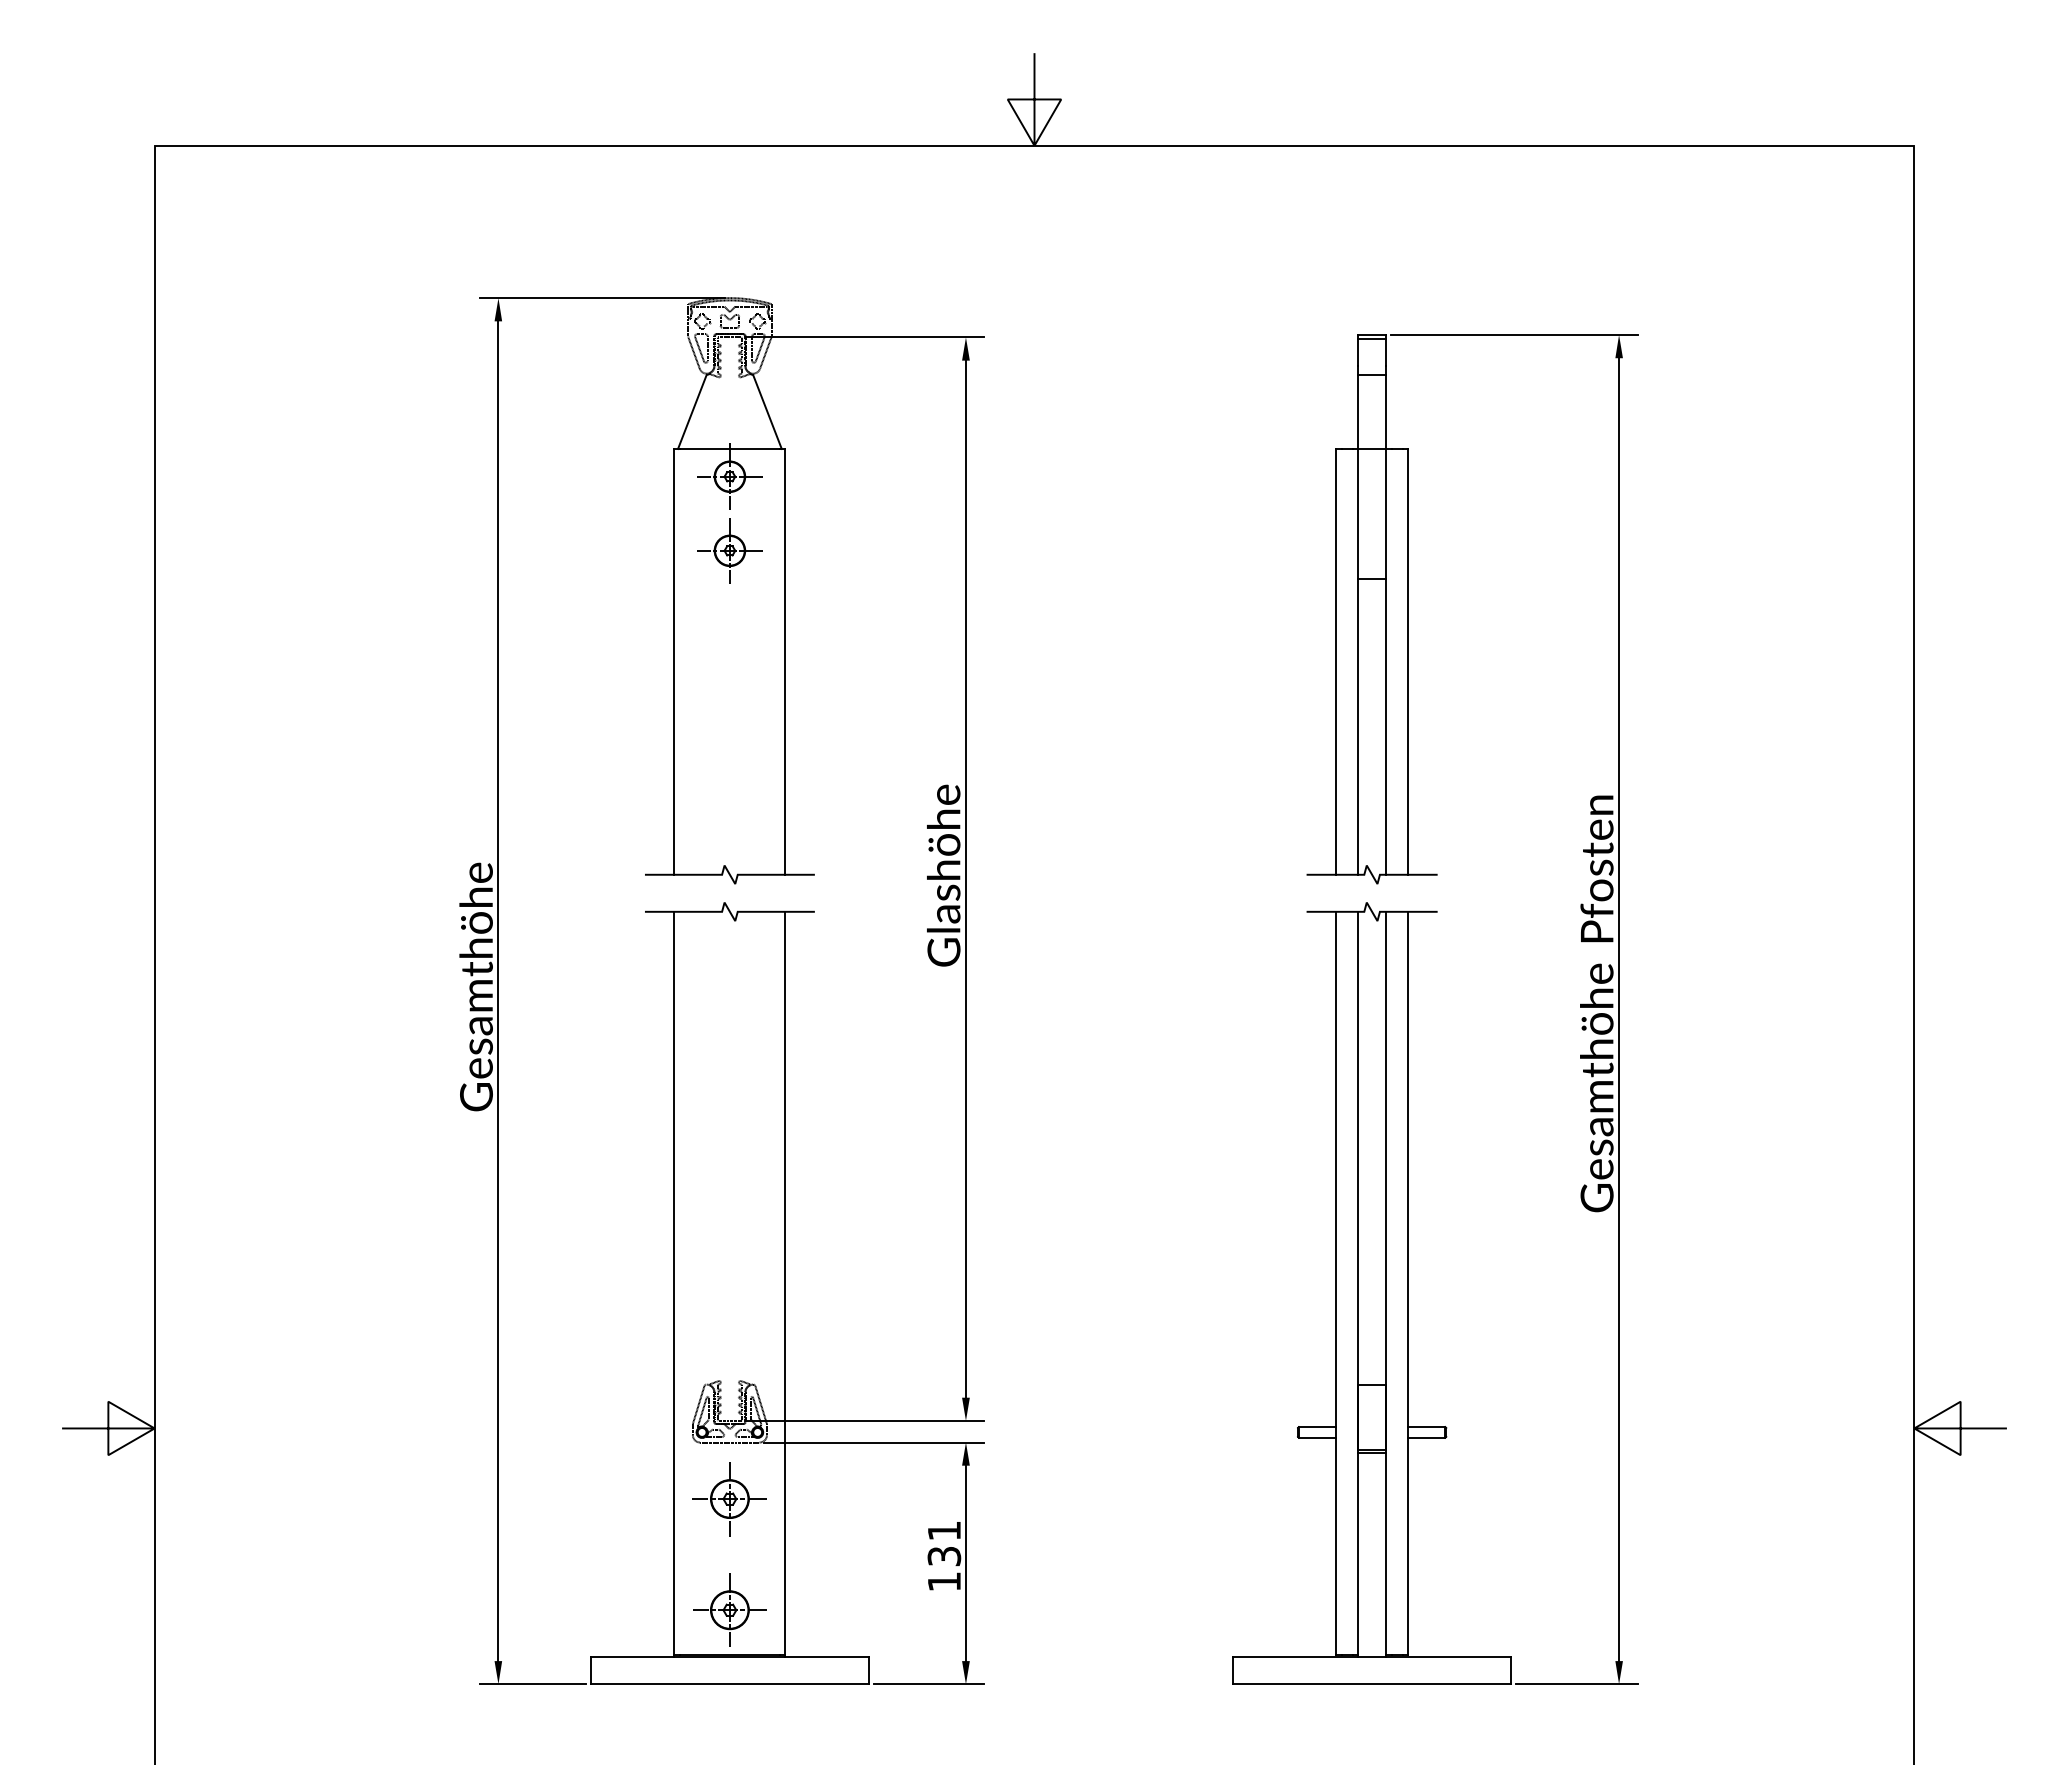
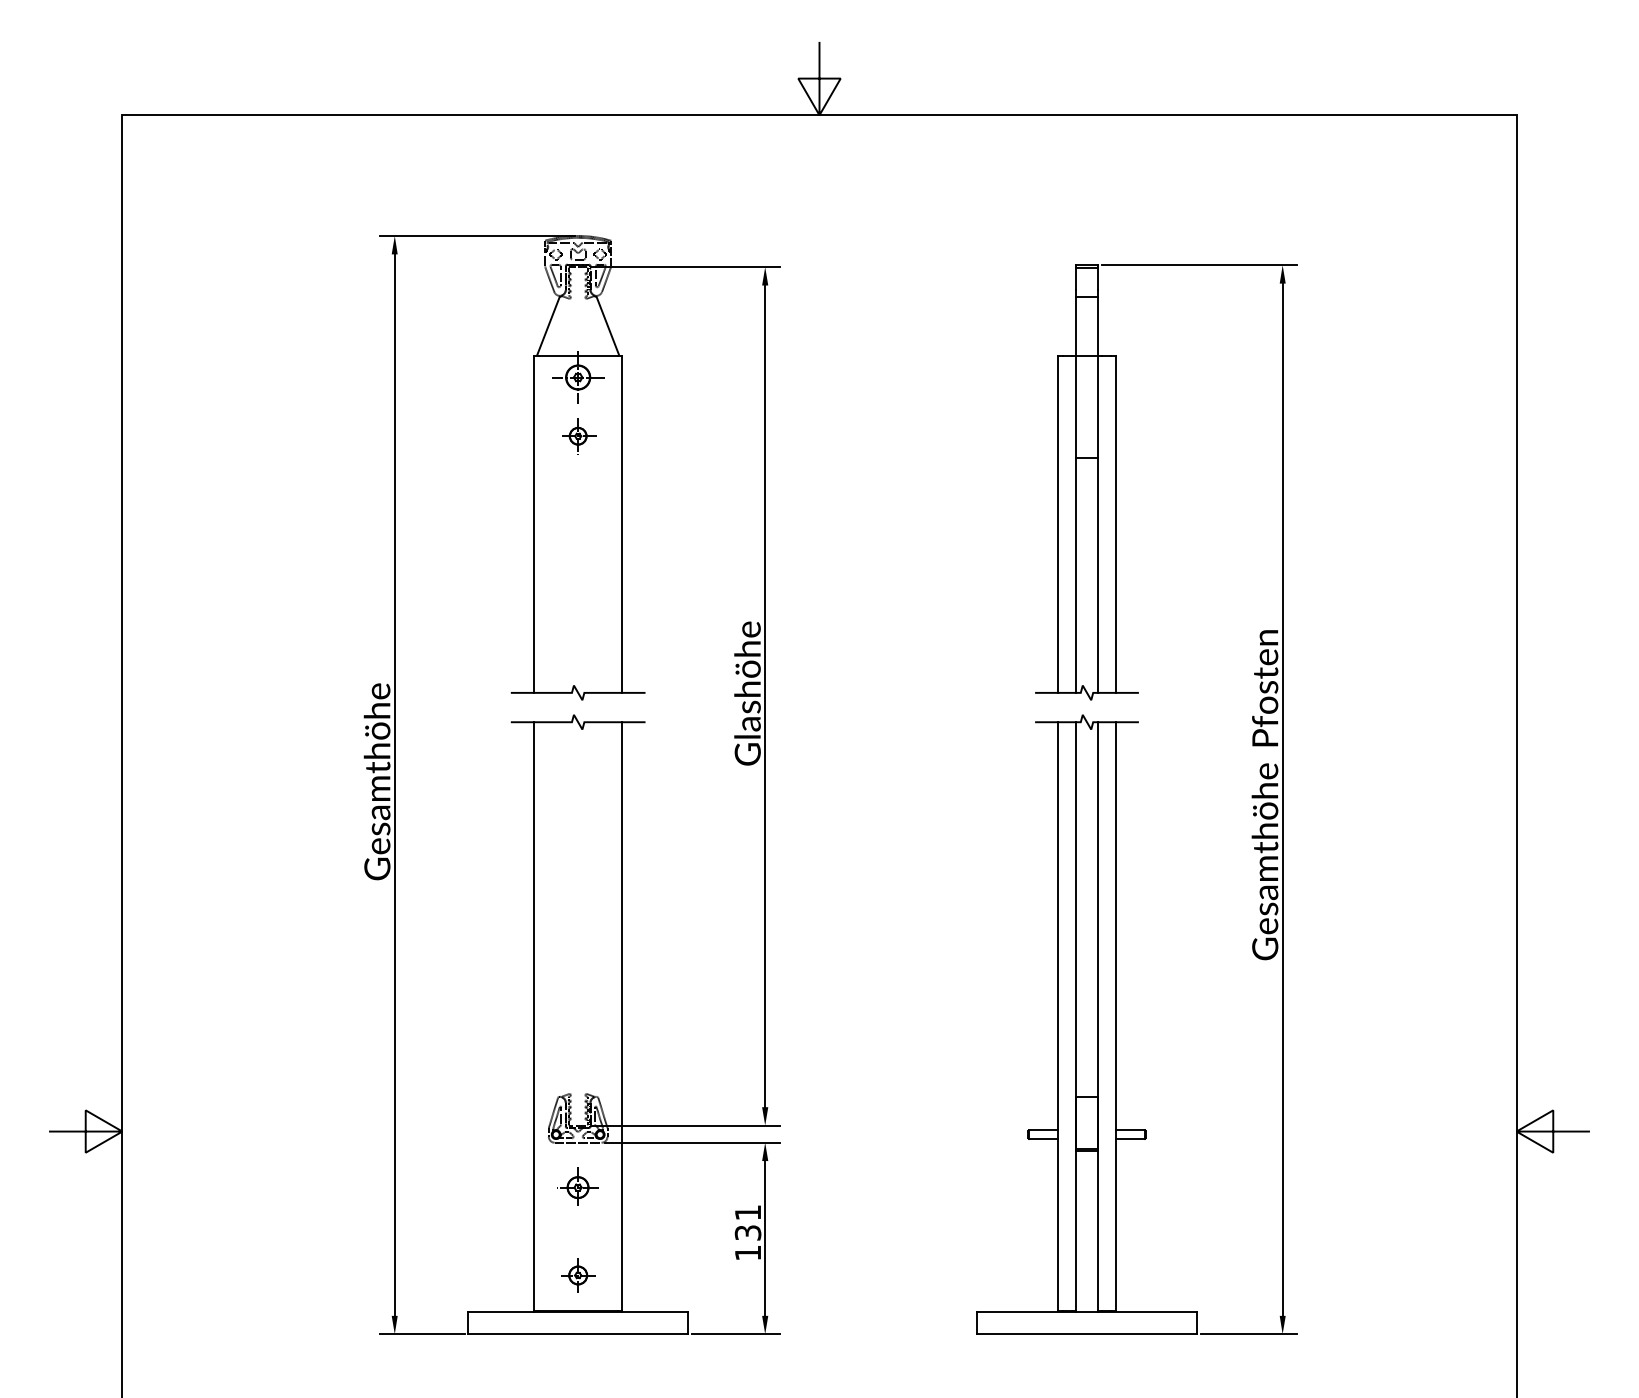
part: (729, 550) -> (577, 435), size x0.7
part: (729, 1499) -> (577, 1187), size x0.7
part: (729, 1609) -> (577, 1275), size x0.6

